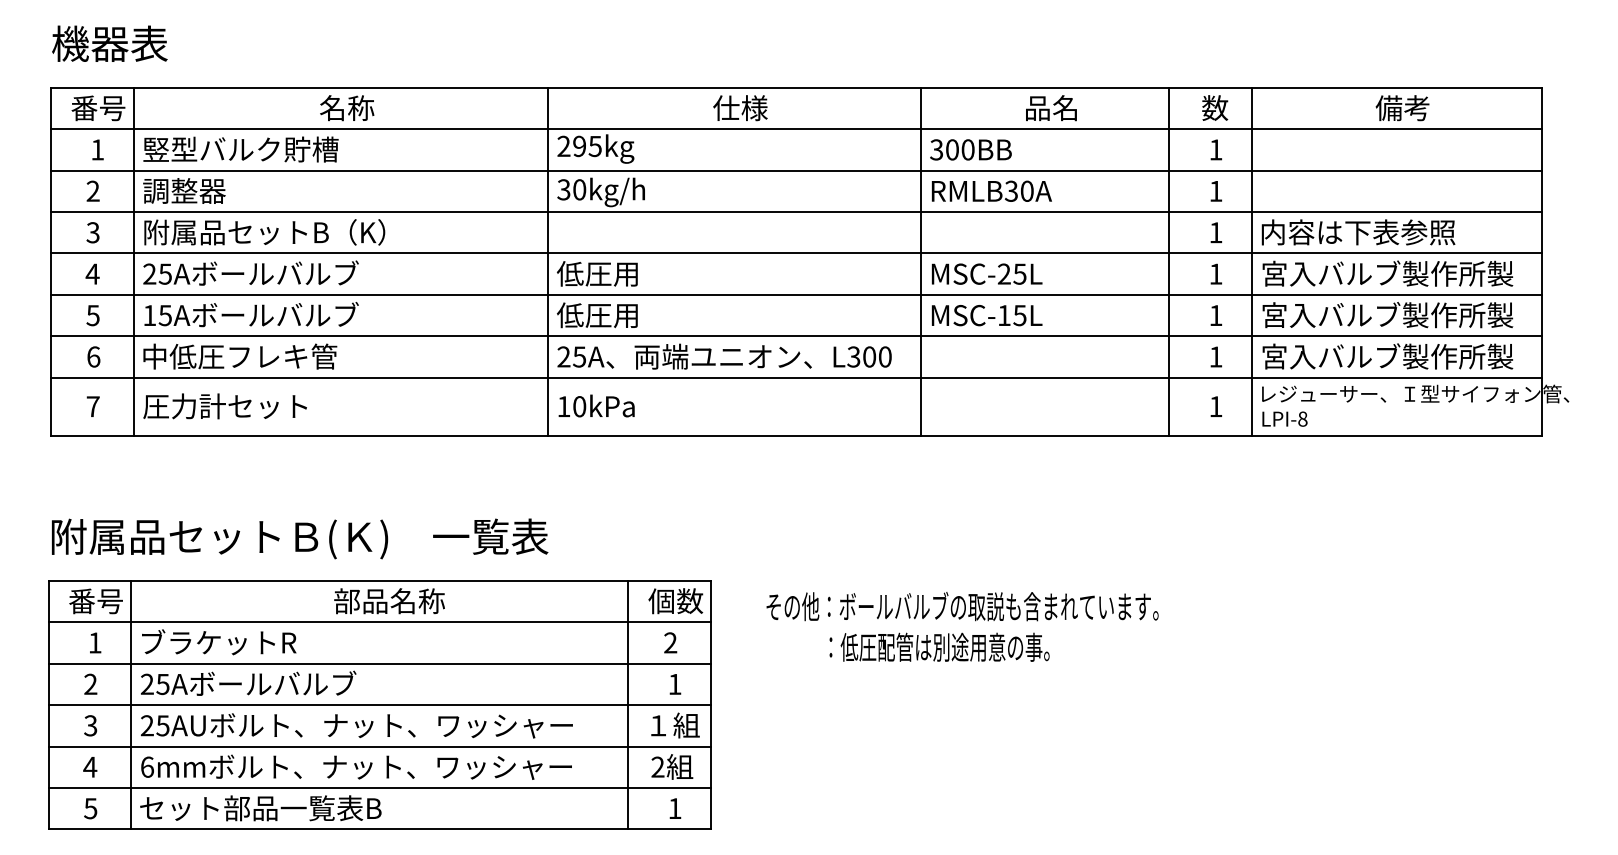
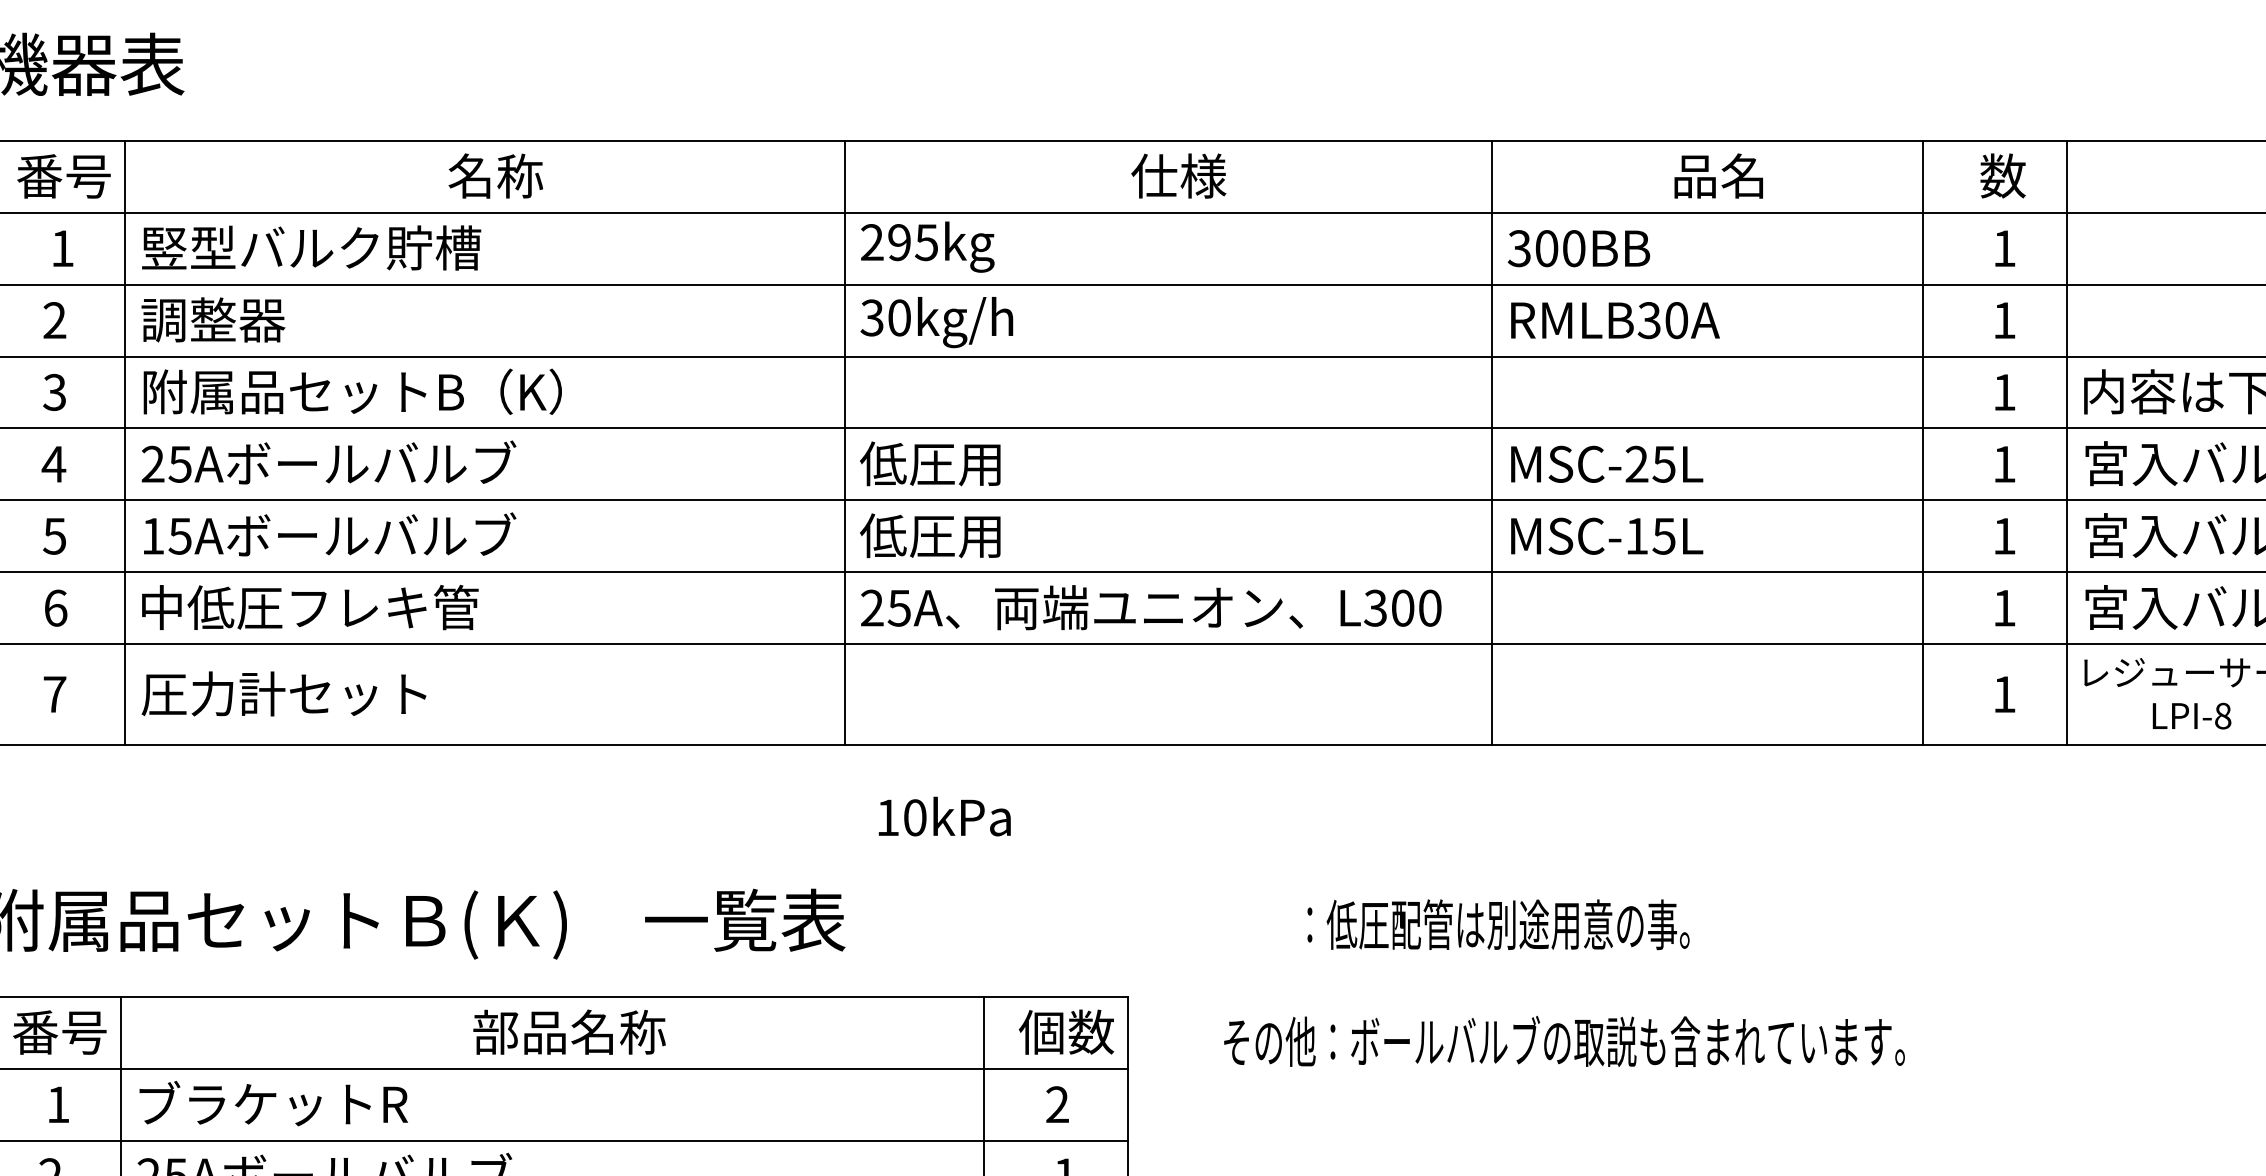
text: (596, 405) -> (944, 815), moved
text: (1284, 418) -> (2191, 714), moved
text: (939, 646) -> (1498, 923), moved

